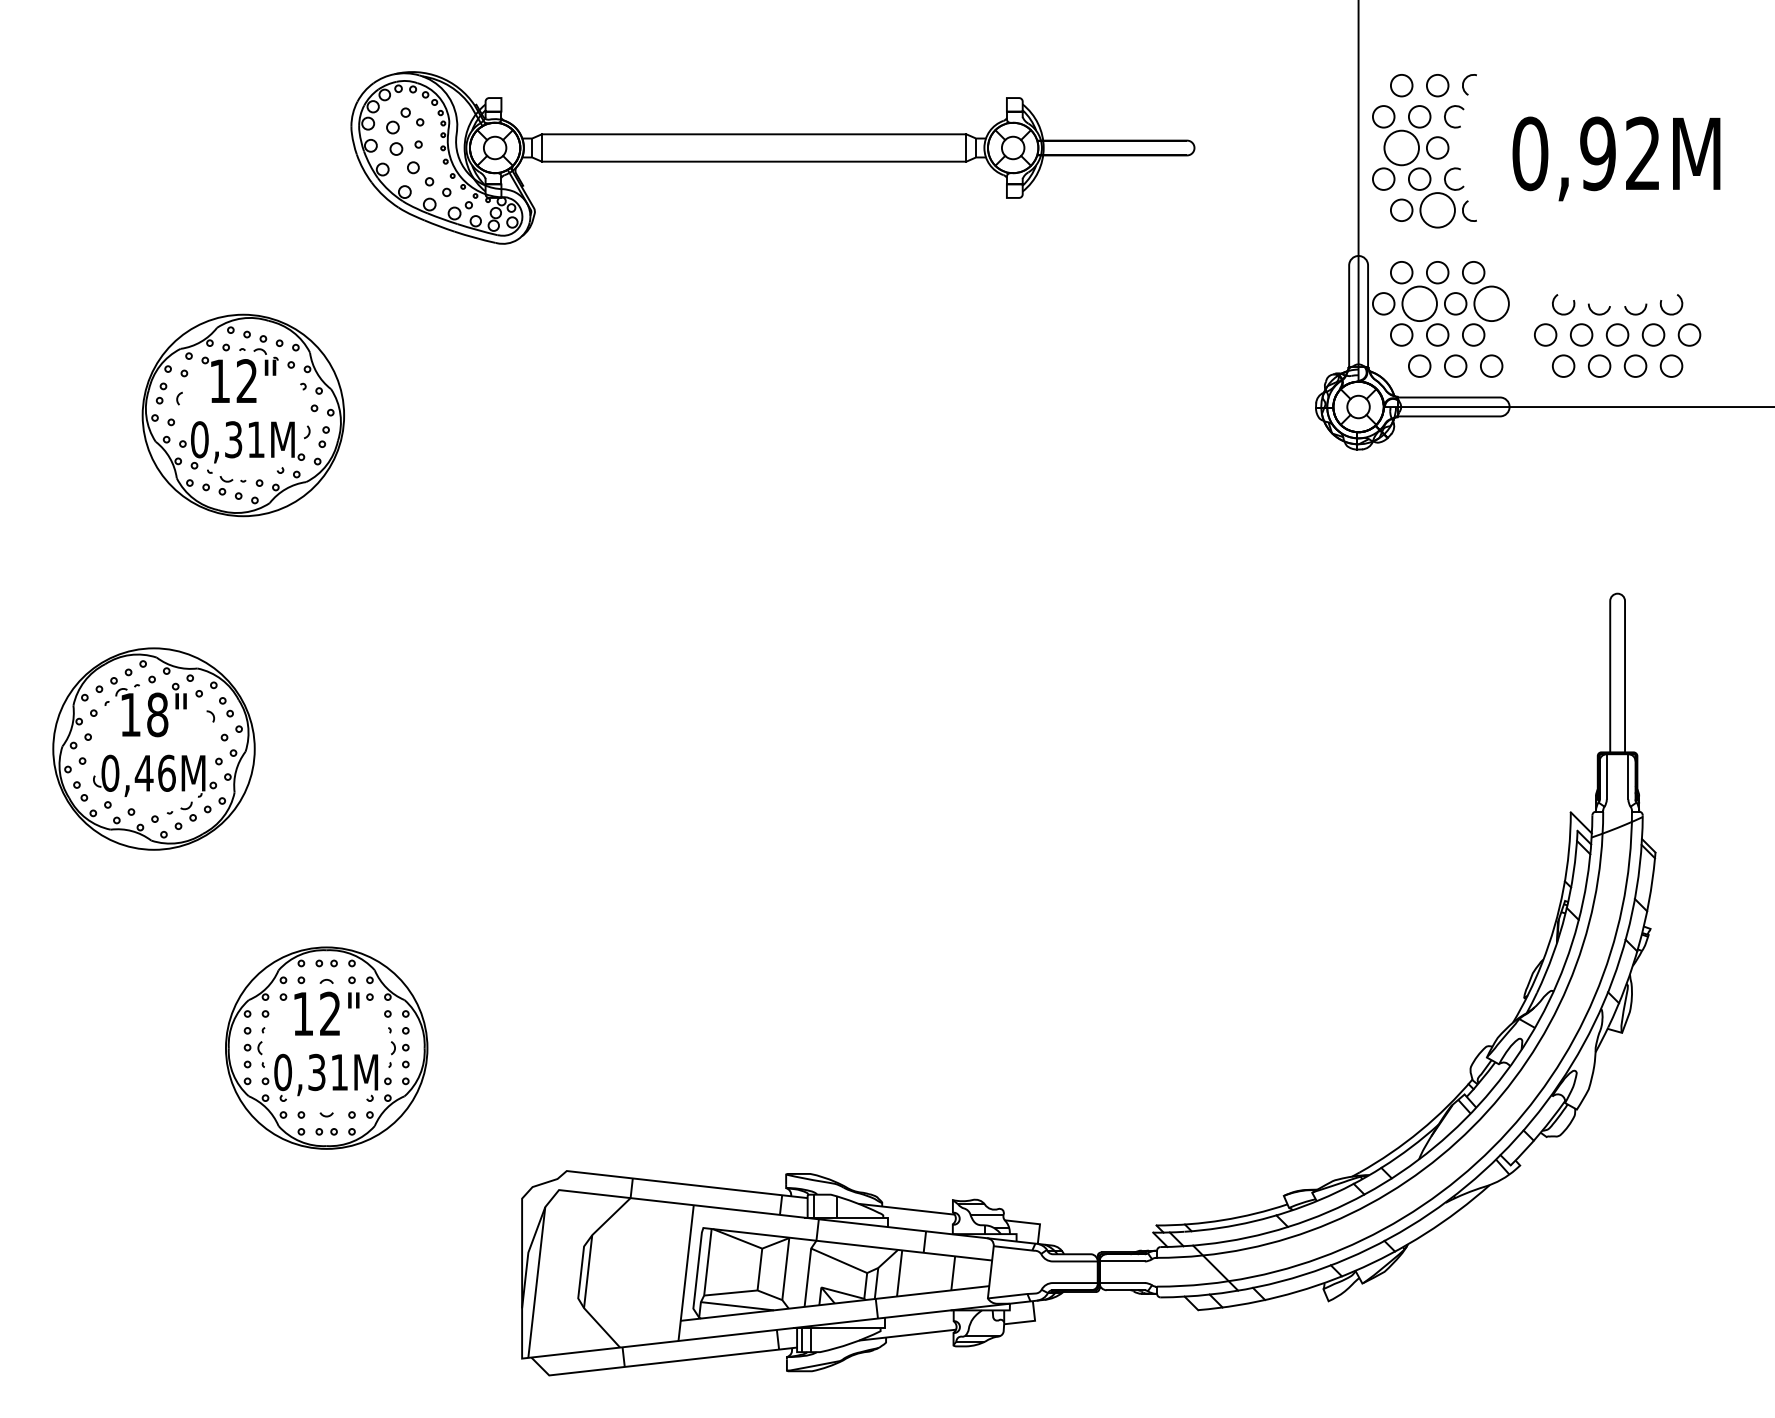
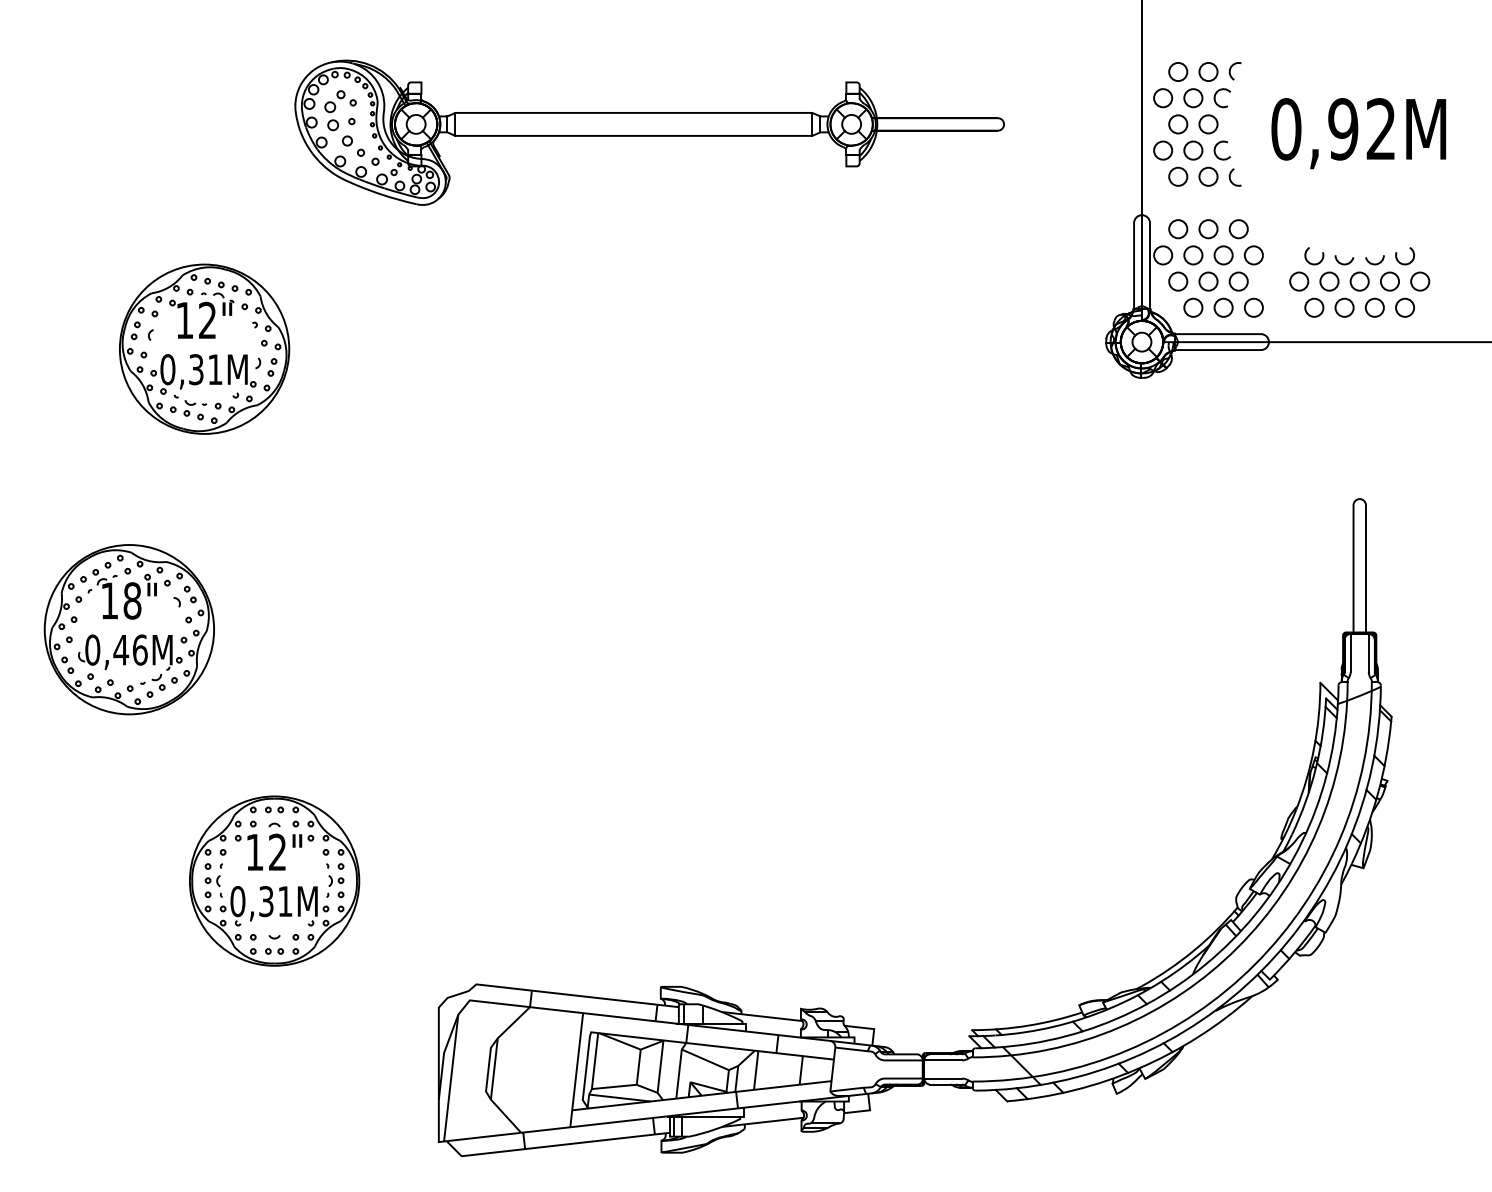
circle: (1402, 148) -> (1178, 124), size x0.62
circle: (1437, 209) -> (1208, 176), size x0.62
circle: (1419, 303) -> (1193, 255), size x0.62
circle: (1491, 303) -> (1253, 255), size x0.62

